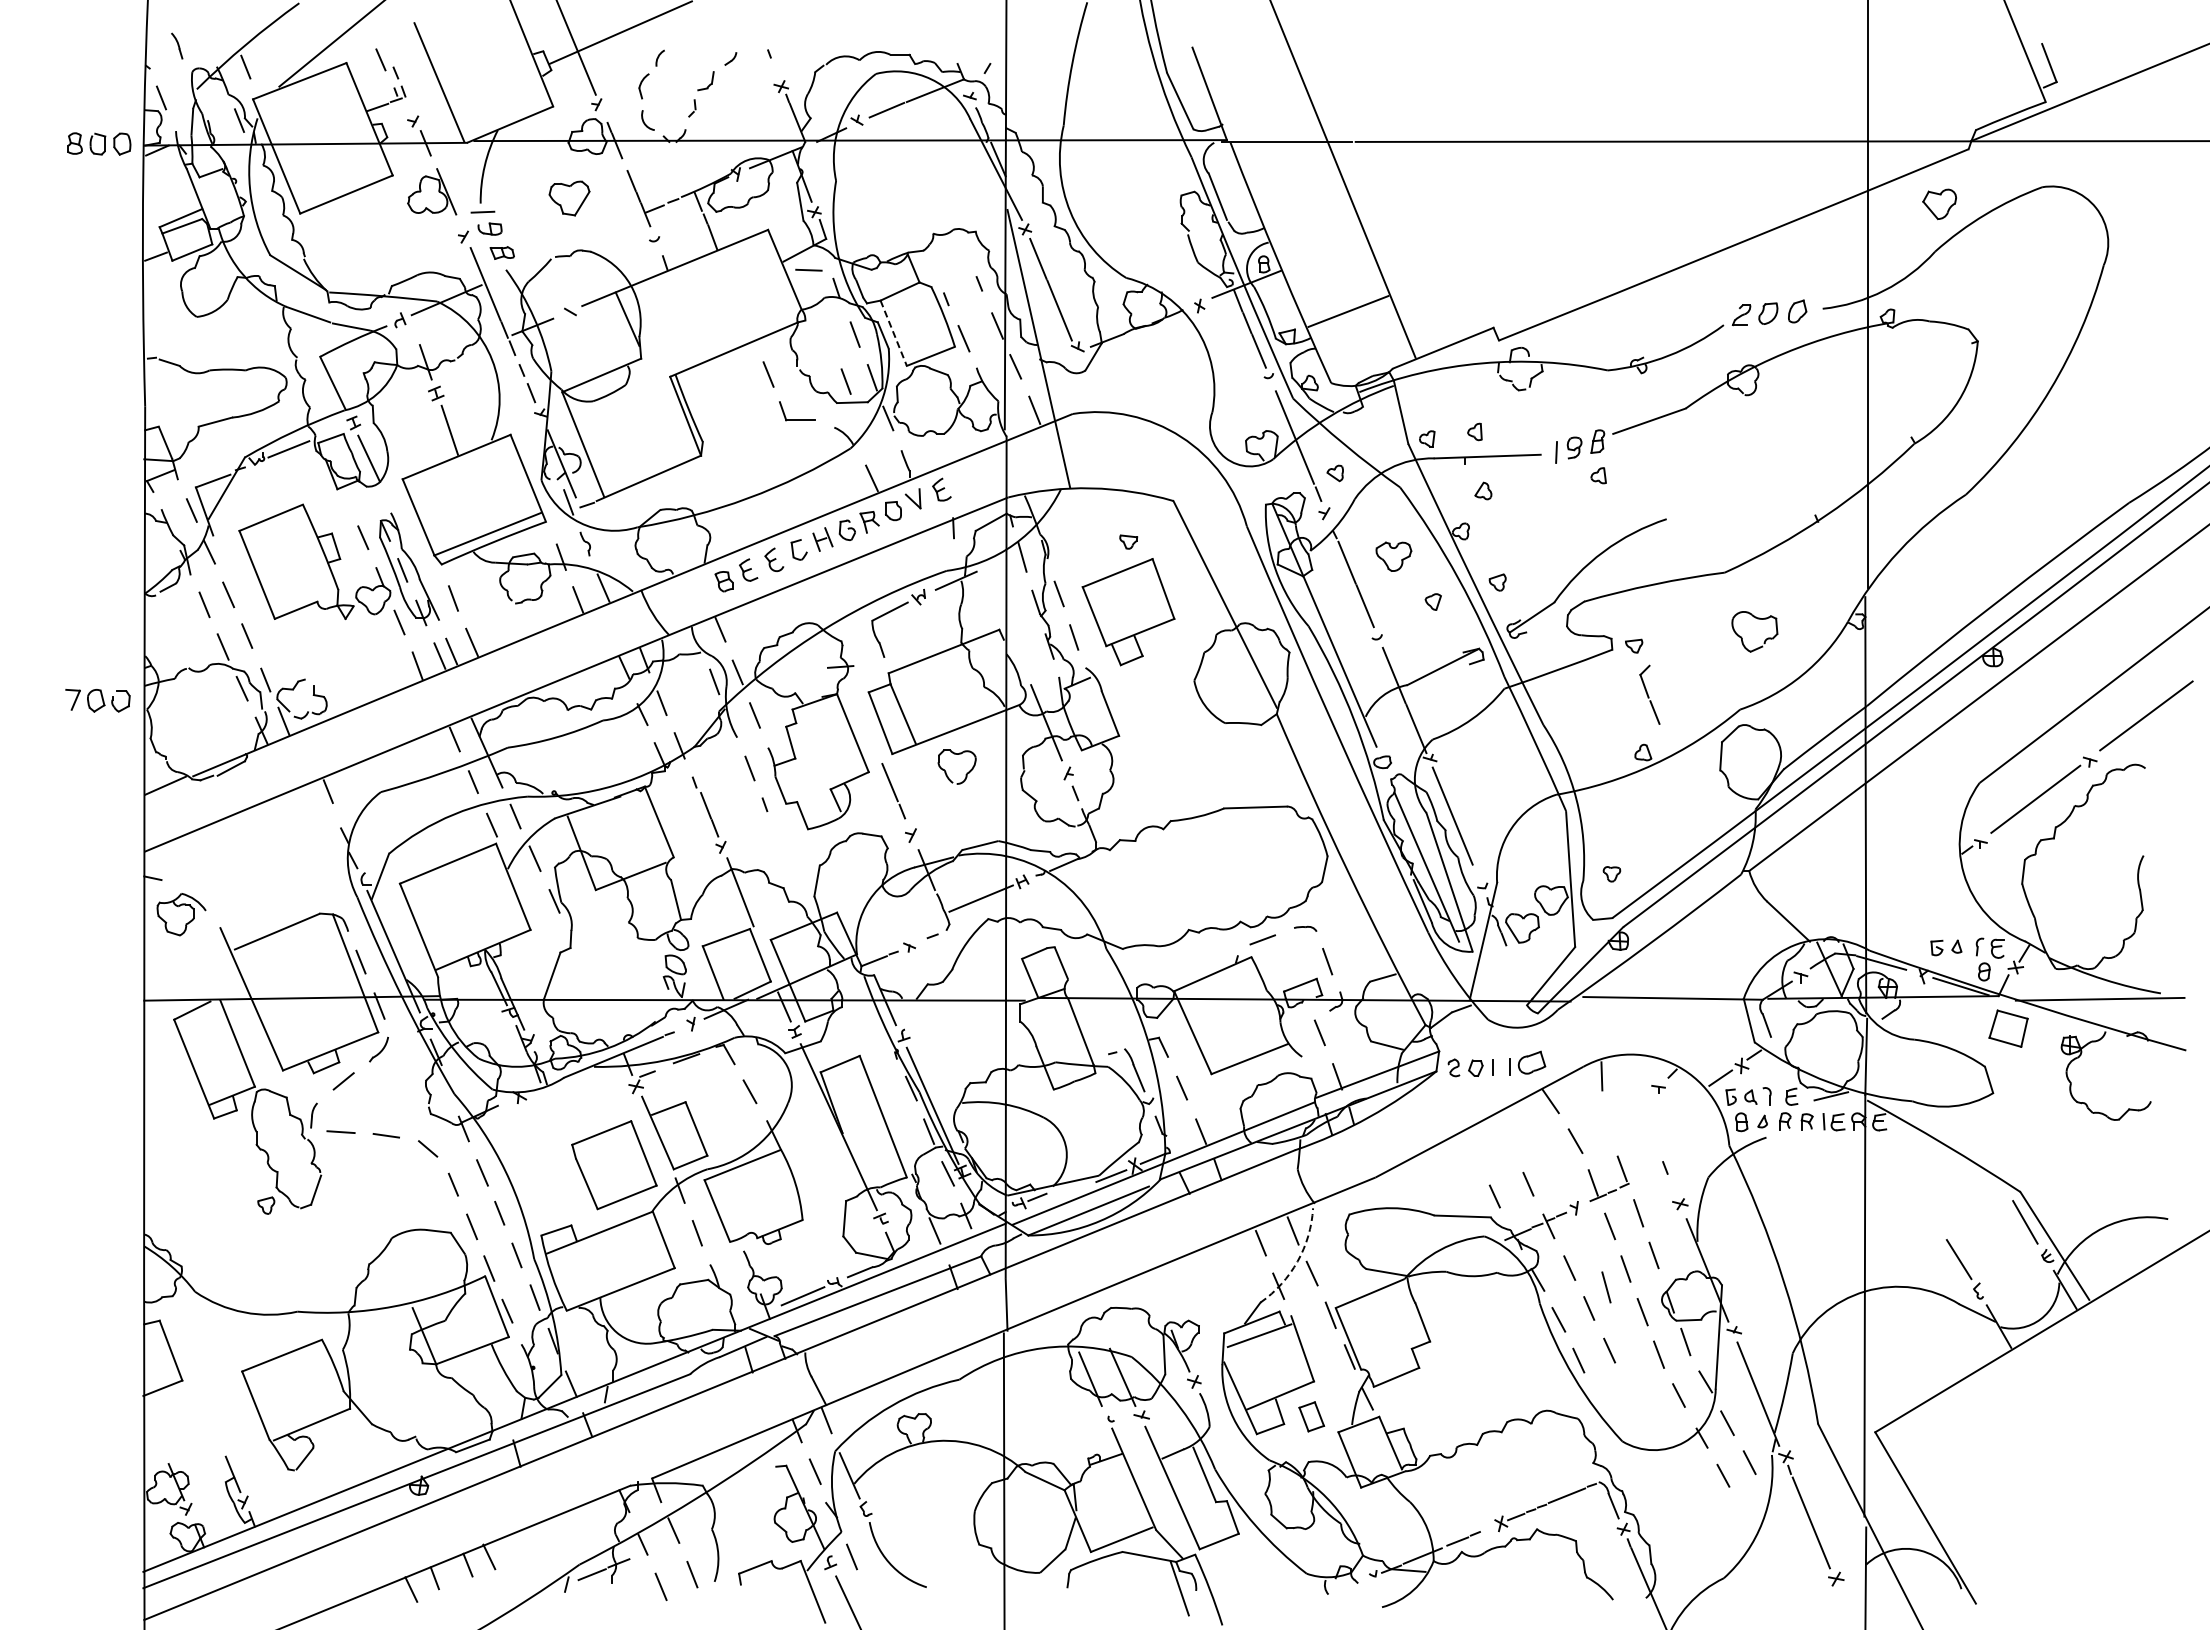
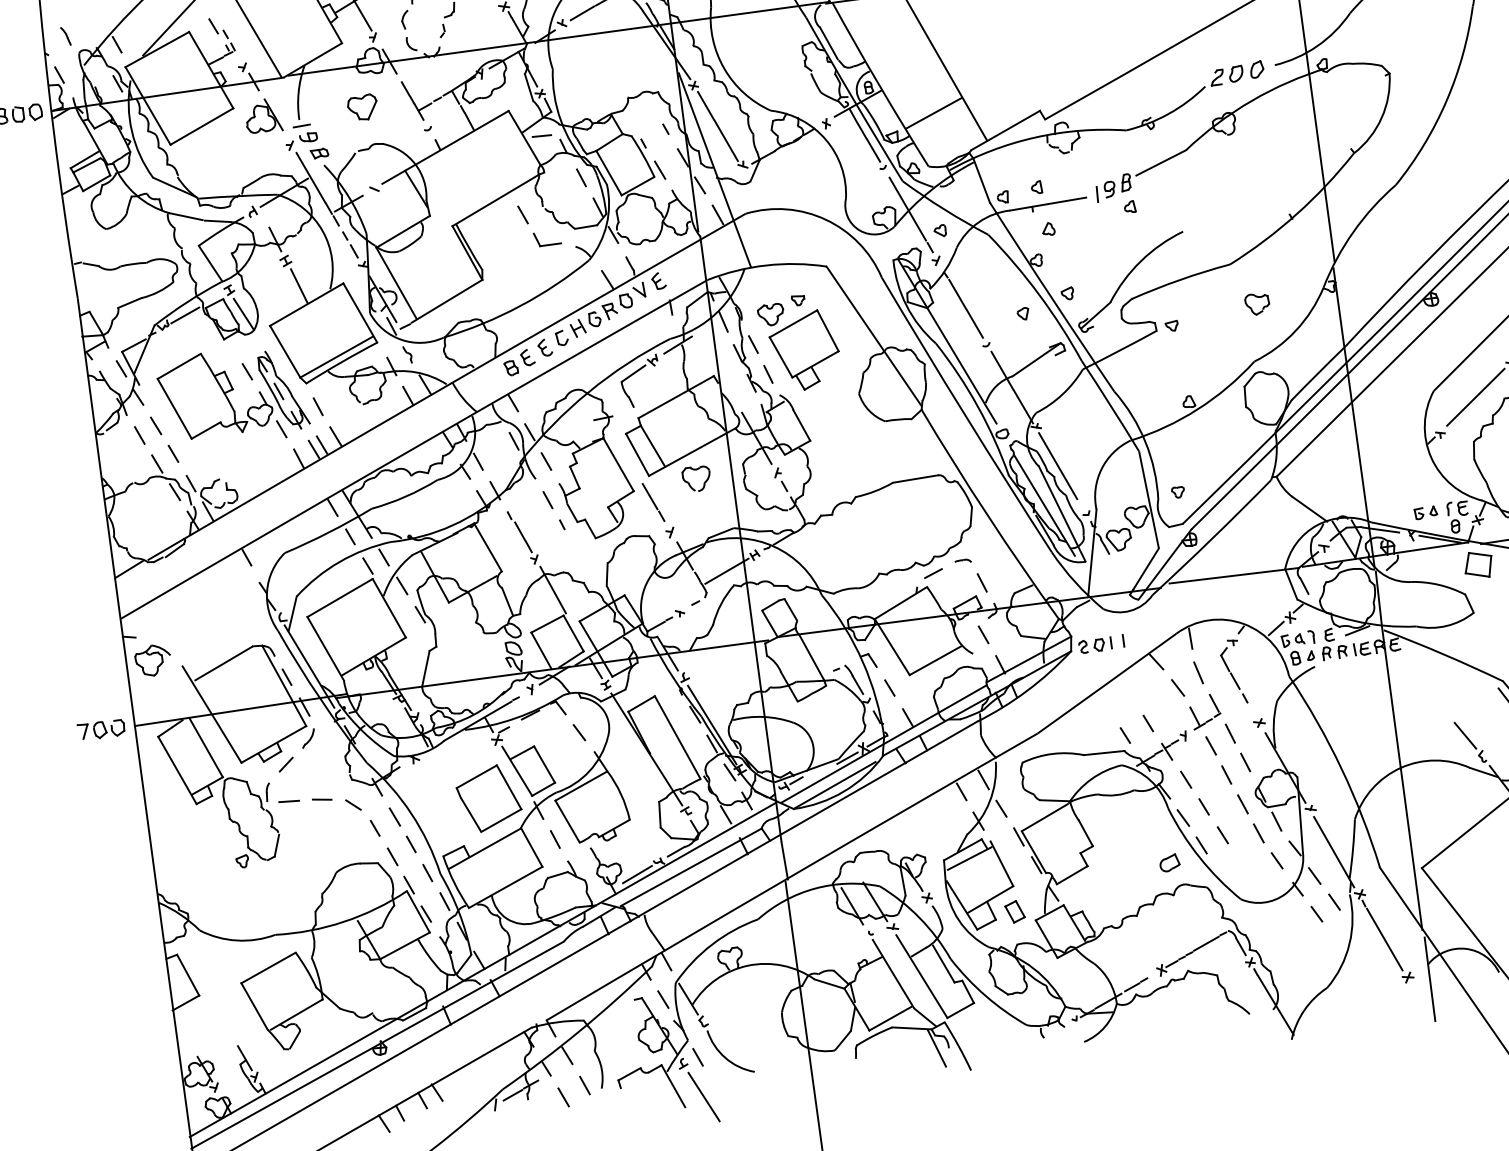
line: (893, 333) -> (608, 173), dashed -> solid
line: (845, 381) -> (579, 212), removed
part: (1393, 556) -> (770, 314), moved
part: (1754, 631) -> (1257, 303), size x0.71
part: (1649, 694) -> (1229, 668), moved
part: (97, 700) -> (101, 729), moved
part: (1531, 1062) -> (1169, 862), moved
arc: (1297, 1261) -> (989, 801), dashed -> solid
line: (1606, 1287) -> (1198, 672), moved

